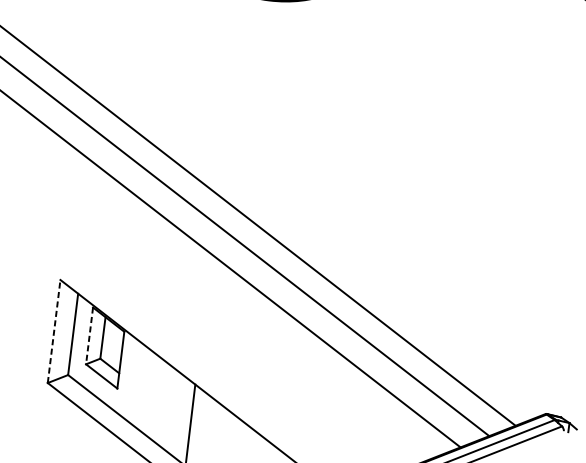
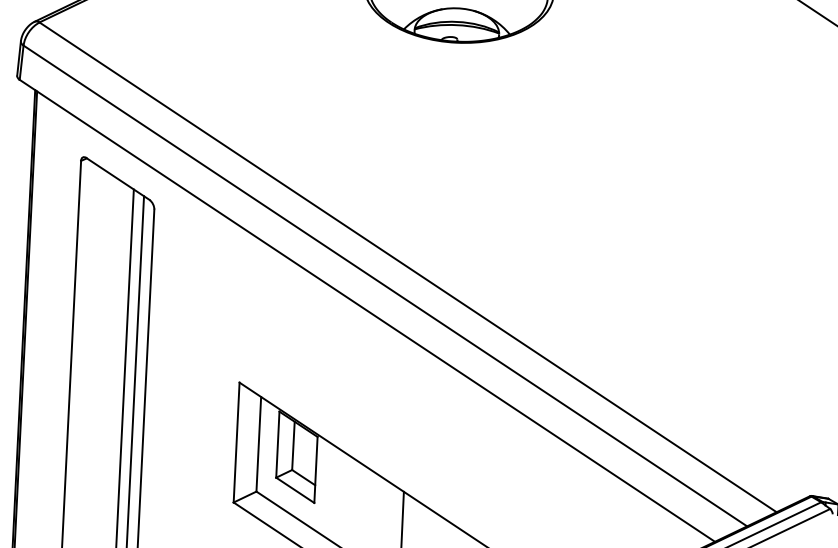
line: (54, 331) -> (236, 442), dashed -> solid
line: (89, 336) -> (277, 445), dashed -> solid

